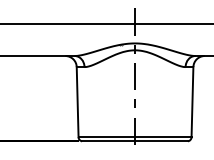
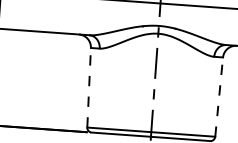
line: (77, 101) -> (89, 87), solid -> dashed
line: (192, 101) -> (219, 96), solid -> dashed

